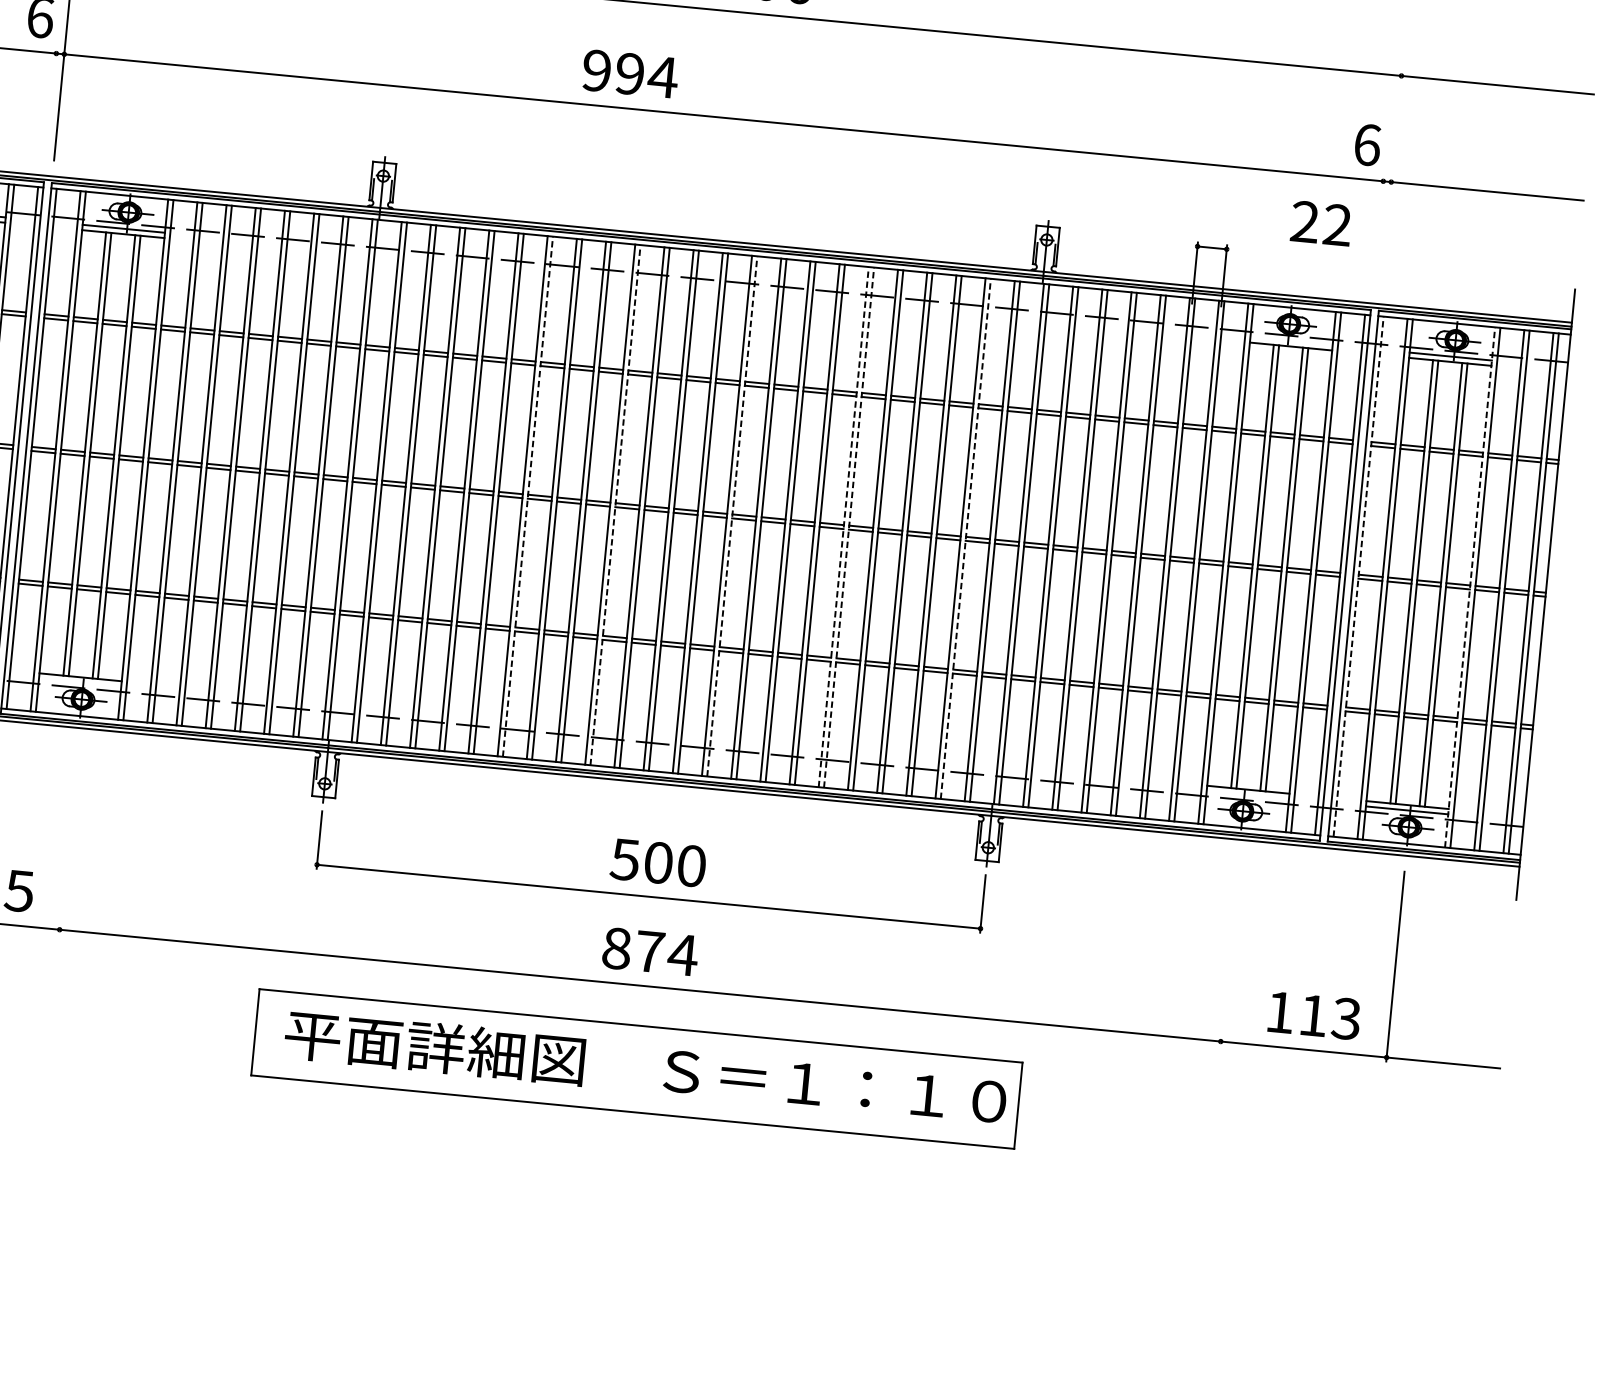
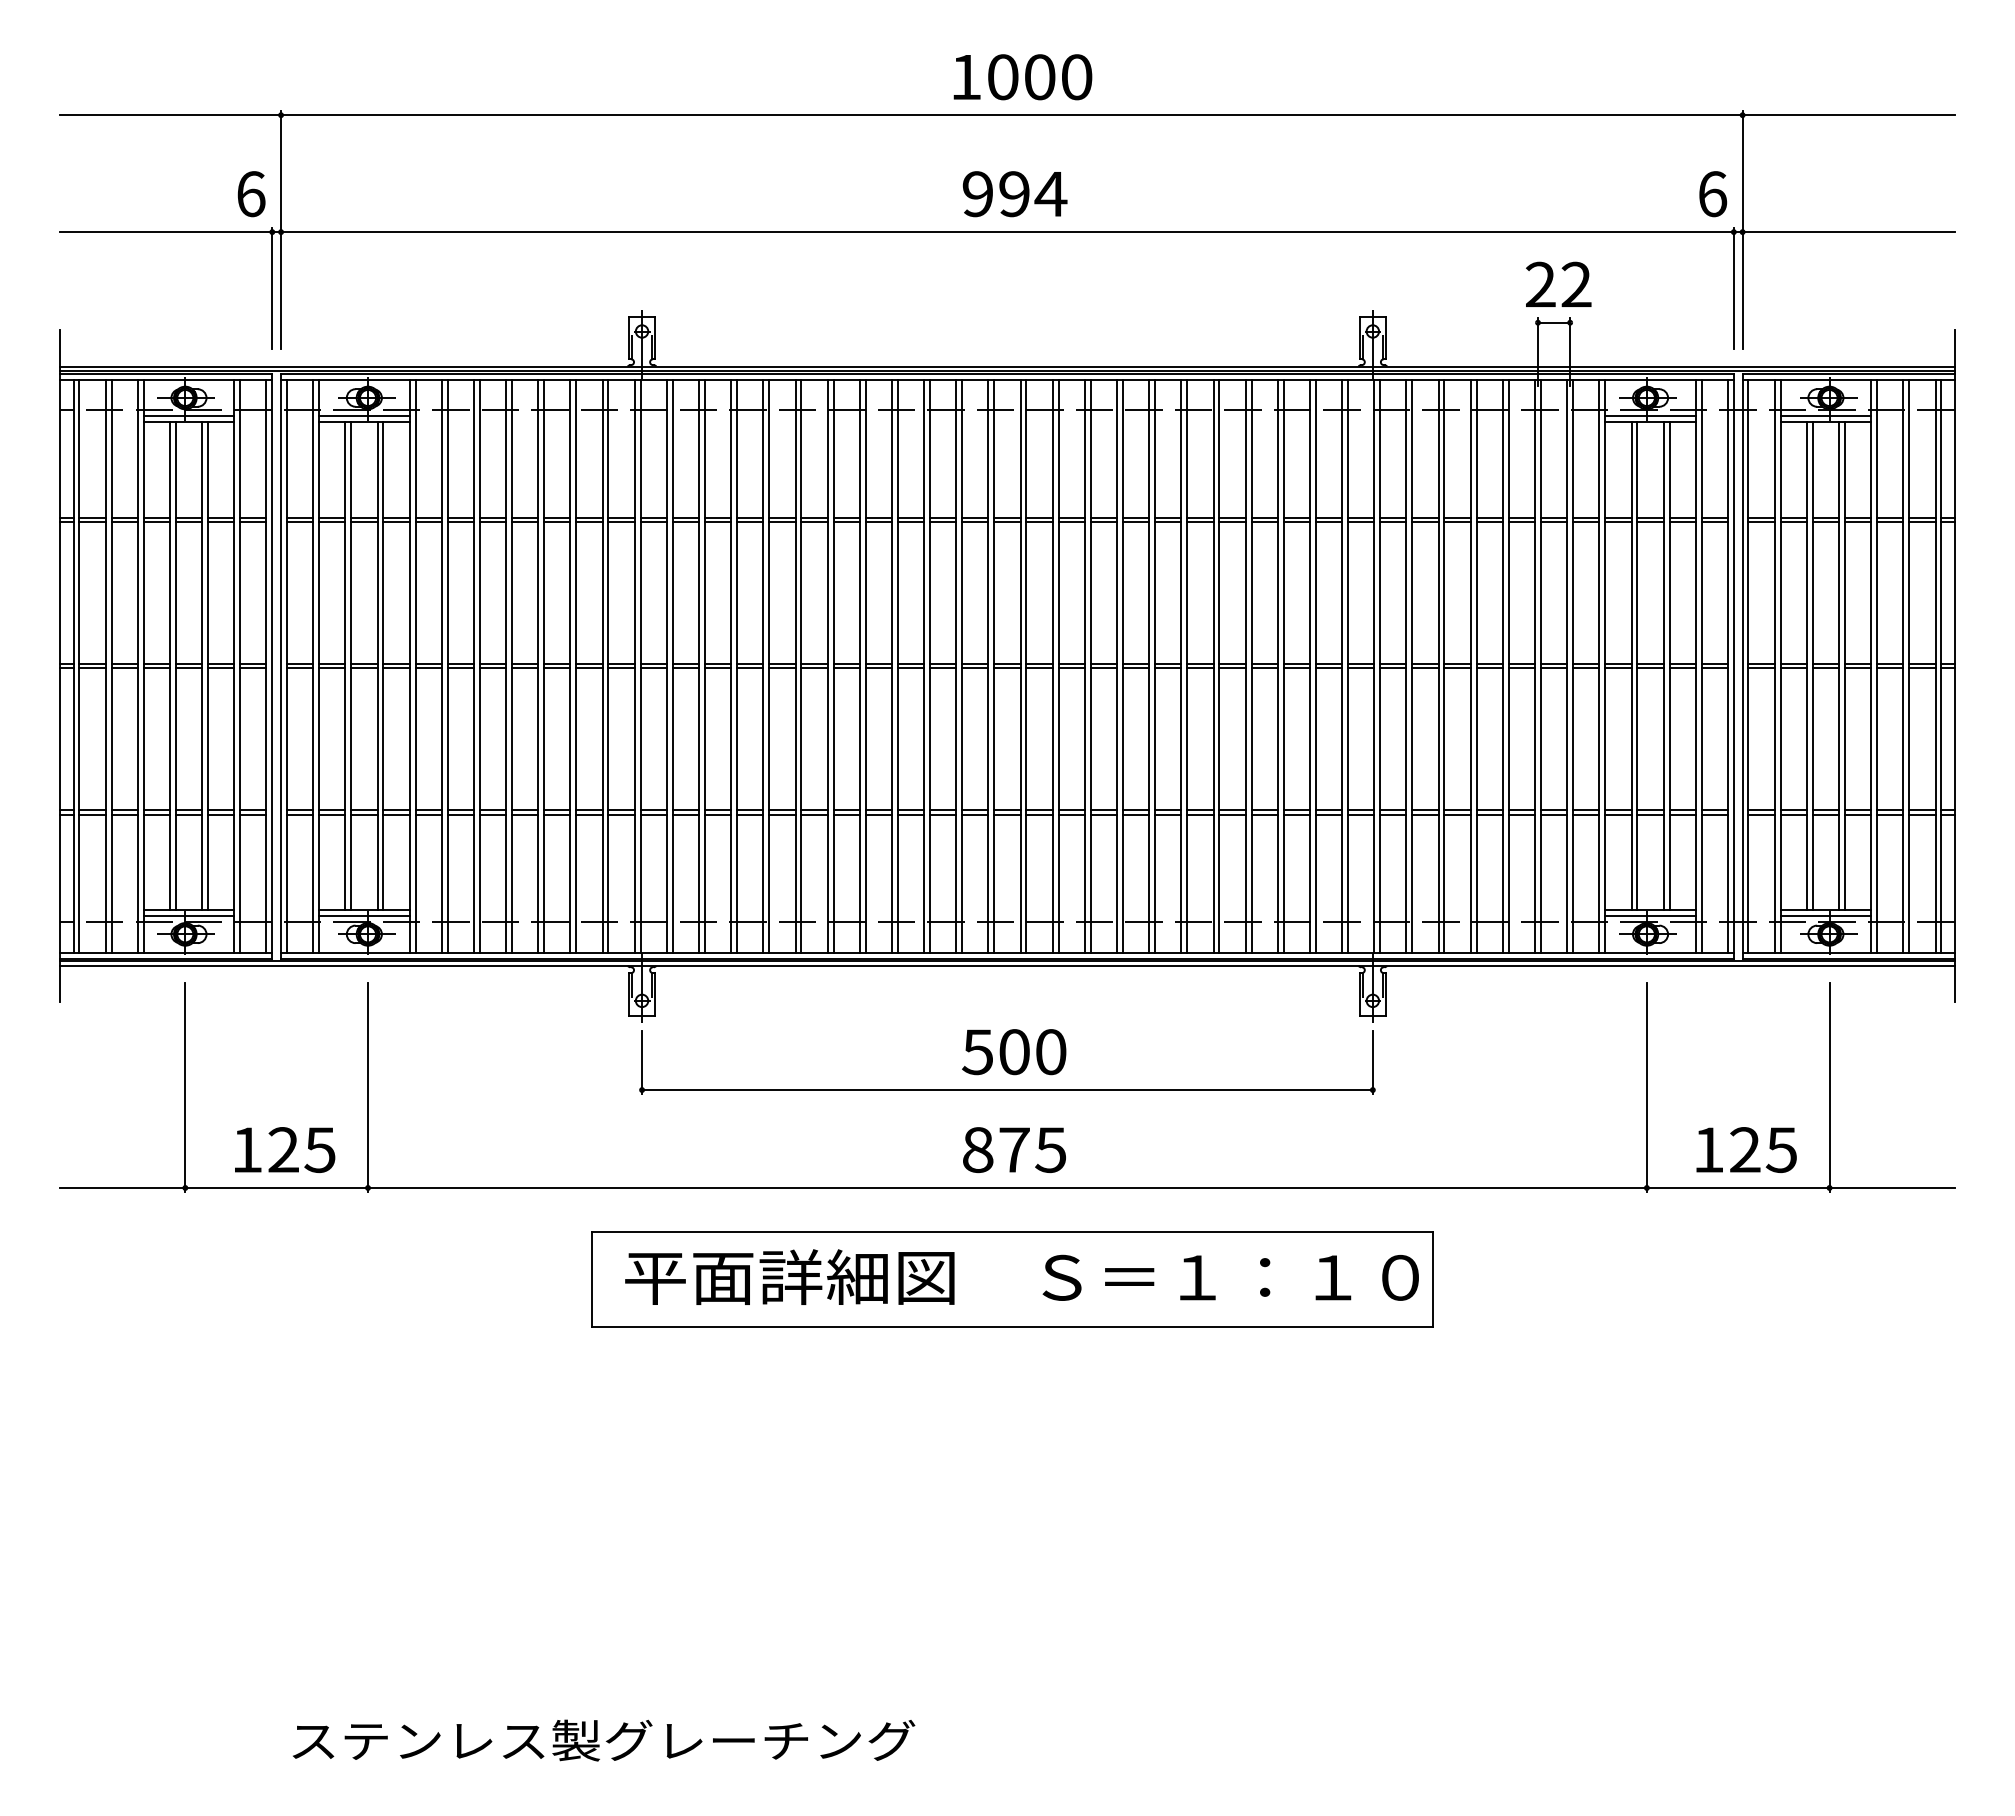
text: (629, 74) -> (1014, 194), moved
line: (51, 104) -> (272, 288), added
line: (1391, 179) -> (1742, 229), added
text: (1321, 222) -> (1558, 283), moved
line: (1378, 232) -> (1733, 288), added
line: (1291, 341) -> (1650, 416), added
line: (527, 496) -> (833, 665), dashed -> solid
line: (616, 504) -> (930, 665), dashed -> solid
line: (732, 515) -> (1058, 665), dashed -> solid
line: (843, 526) -> (1181, 665), dashed -> solid
line: (849, 527) -> (1187, 665), dashed -> solid
line: (965, 538) -> (1315, 665), dashed -> solid
line: (1358, 576) -> (1748, 665), dashed -> solid
line: (1470, 586) -> (1871, 665), dashed -> solid
line: (80, 682) -> (364, 916), added
line: (1247, 795) -> (1650, 916), added
line: (68, 838) -> (368, 1087), added
line: (1229, 950) -> (1646, 1087), added
text: (682, 955) -> (1050, 1150), 874 -> 875
text: (1330, 1016) -> (1763, 1149), 113 -> 125

